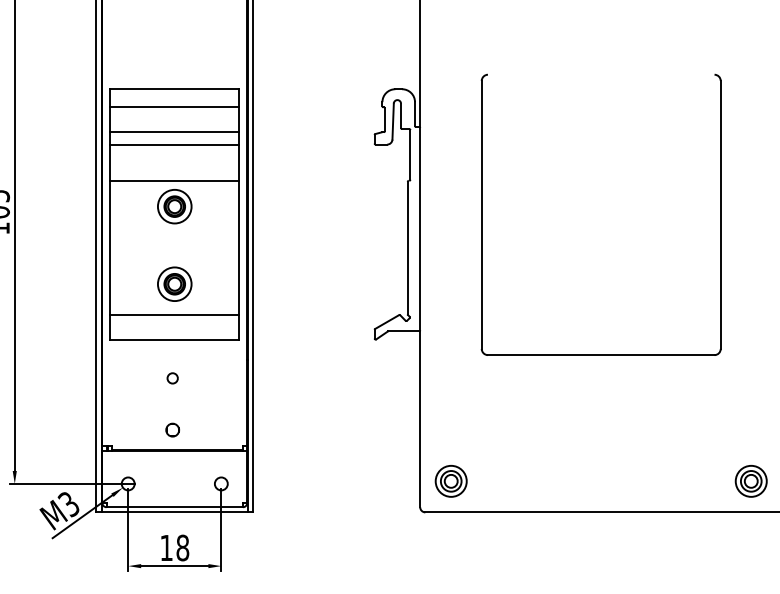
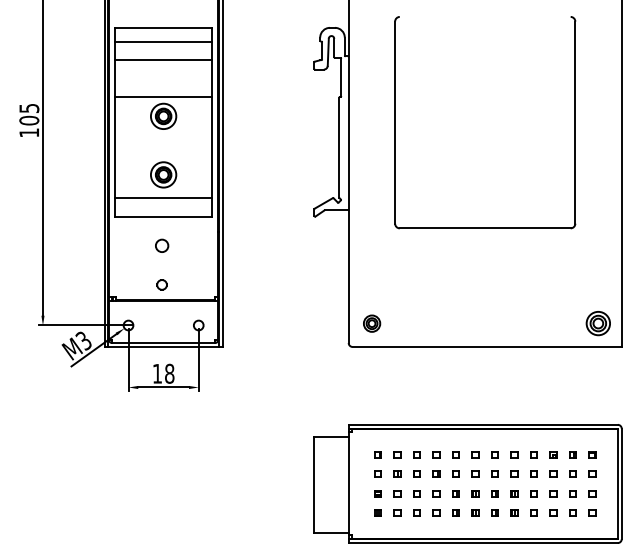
line: (174, 144) -> (163, 69), removed
circle: (171, 377) -> (161, 245), size x1.6
part: (450, 481) -> (371, 323), size x0.7

